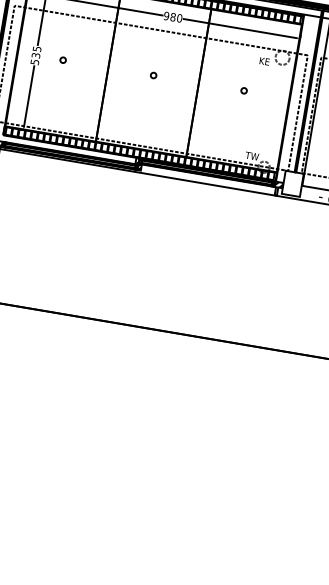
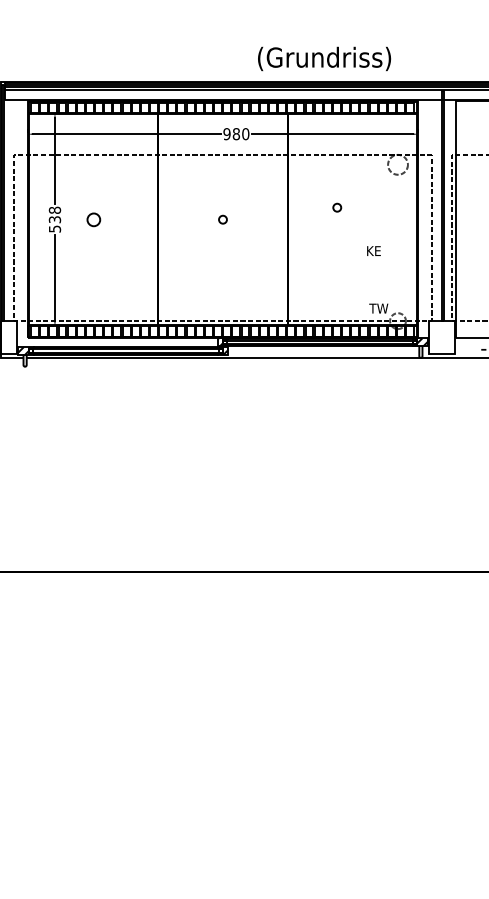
text: (36, 48) -> (54, 209), 535 -> 538
circle: (63, 60) -> (93, 219), size x1.6
text: (264, 61) -> (373, 250), moved
circle: (244, 90) -> (337, 207), moved

